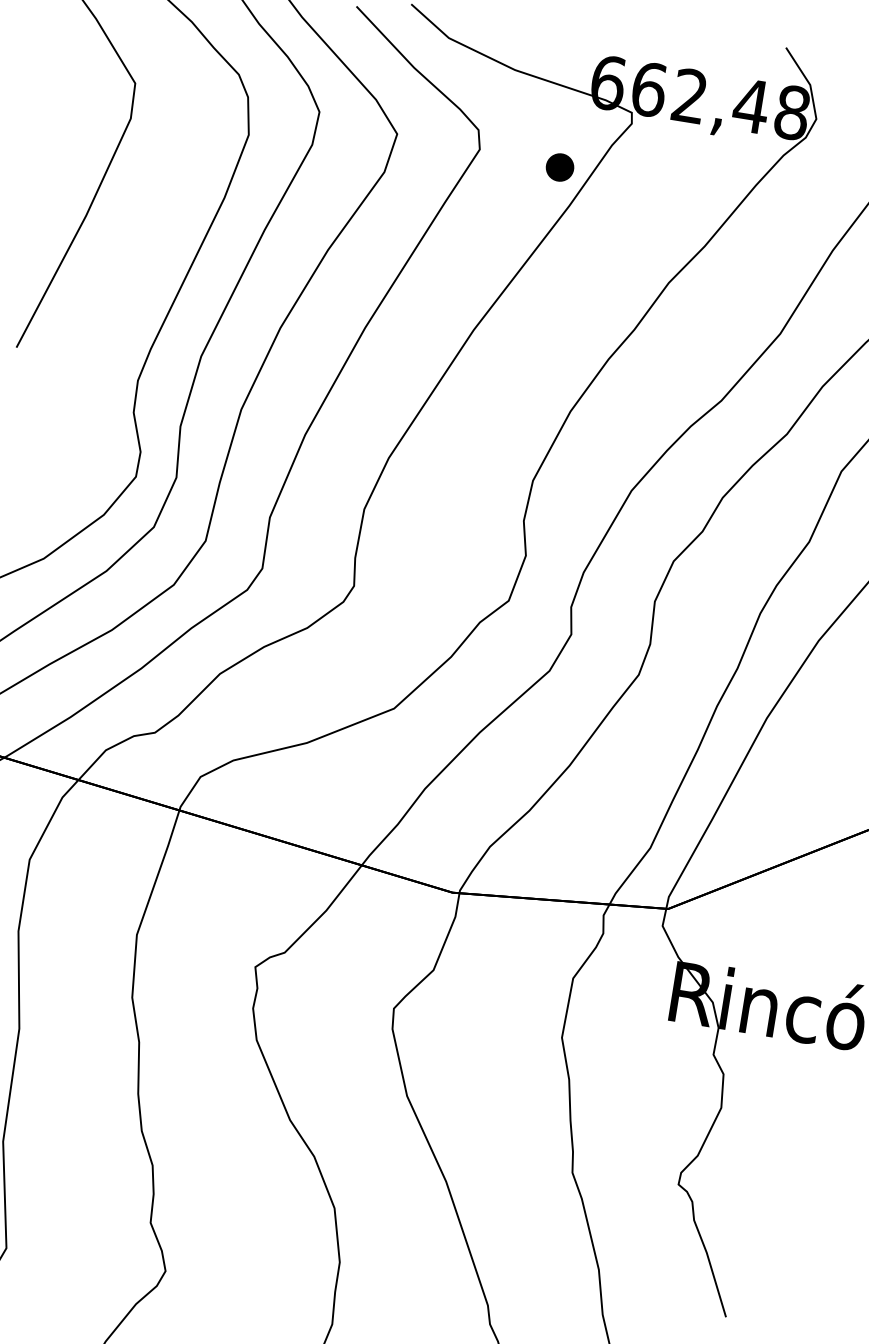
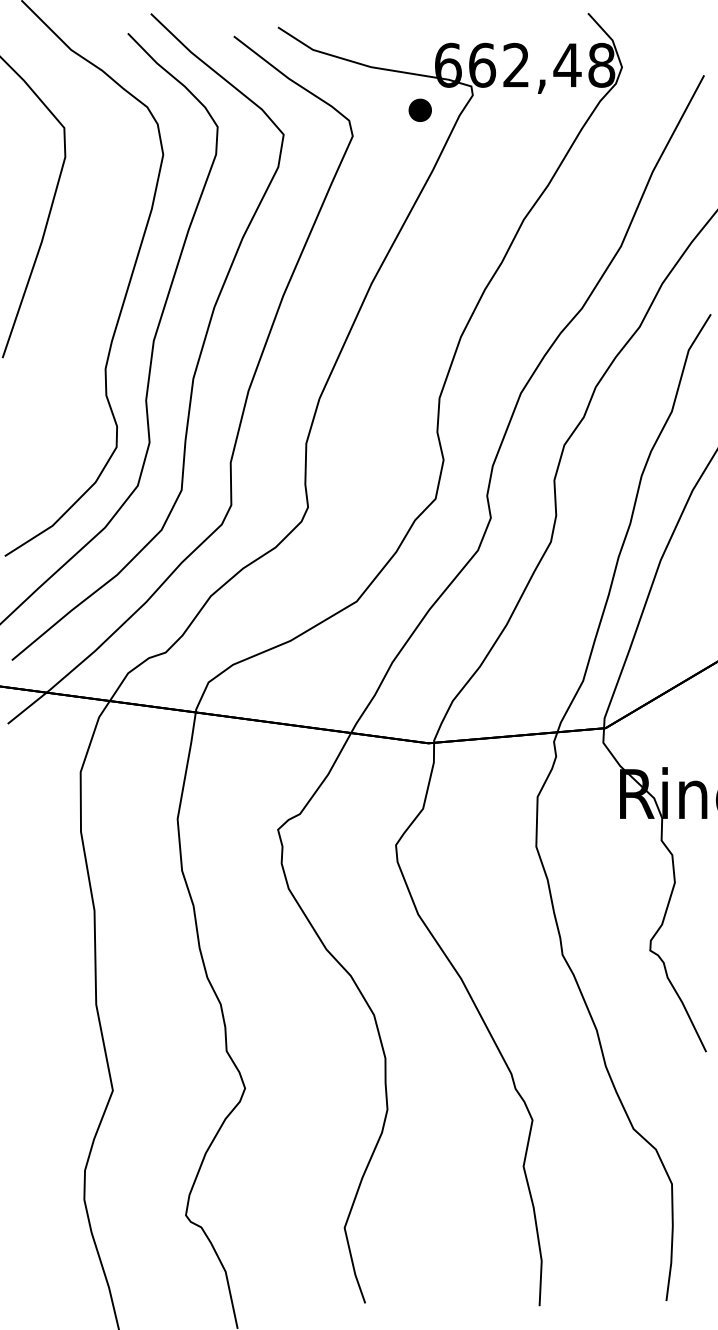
part: (559, 166) -> (419, 109), moved

